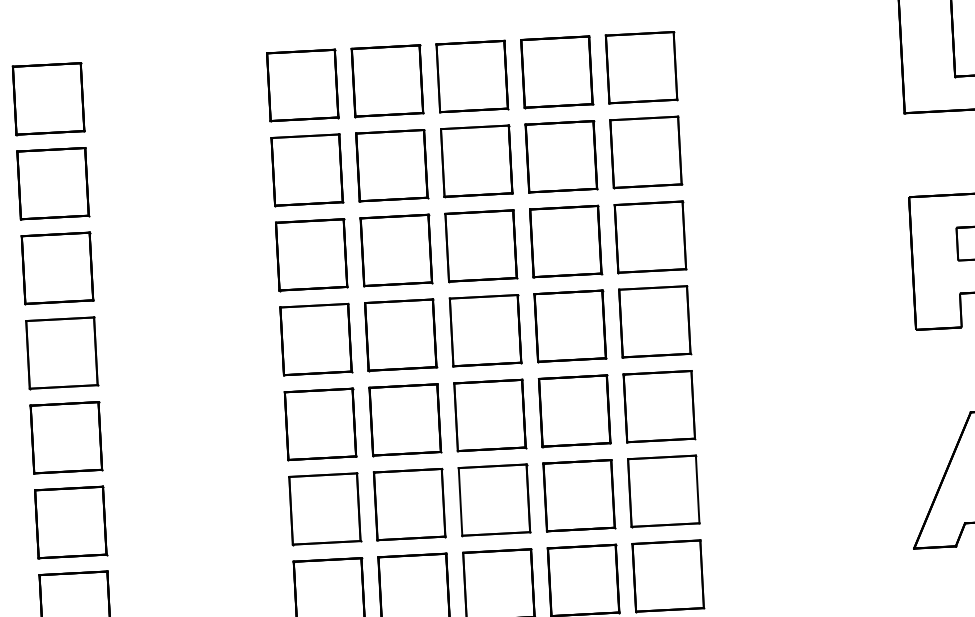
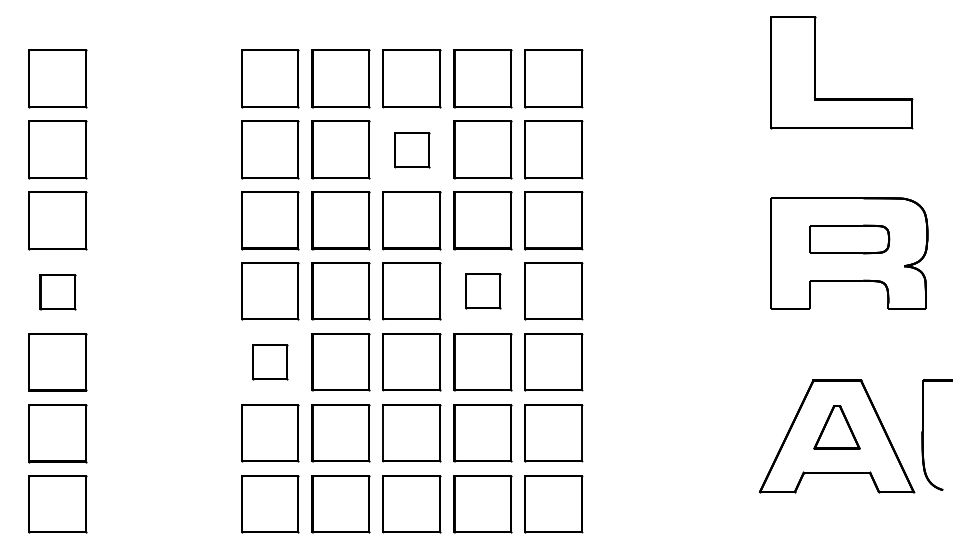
part: (476, 161) -> (411, 149), size x0.6
part: (569, 326) -> (482, 291), size x0.6
part: (62, 353) -> (57, 291), size x0.6
part: (321, 424) -> (270, 362), size x0.6

